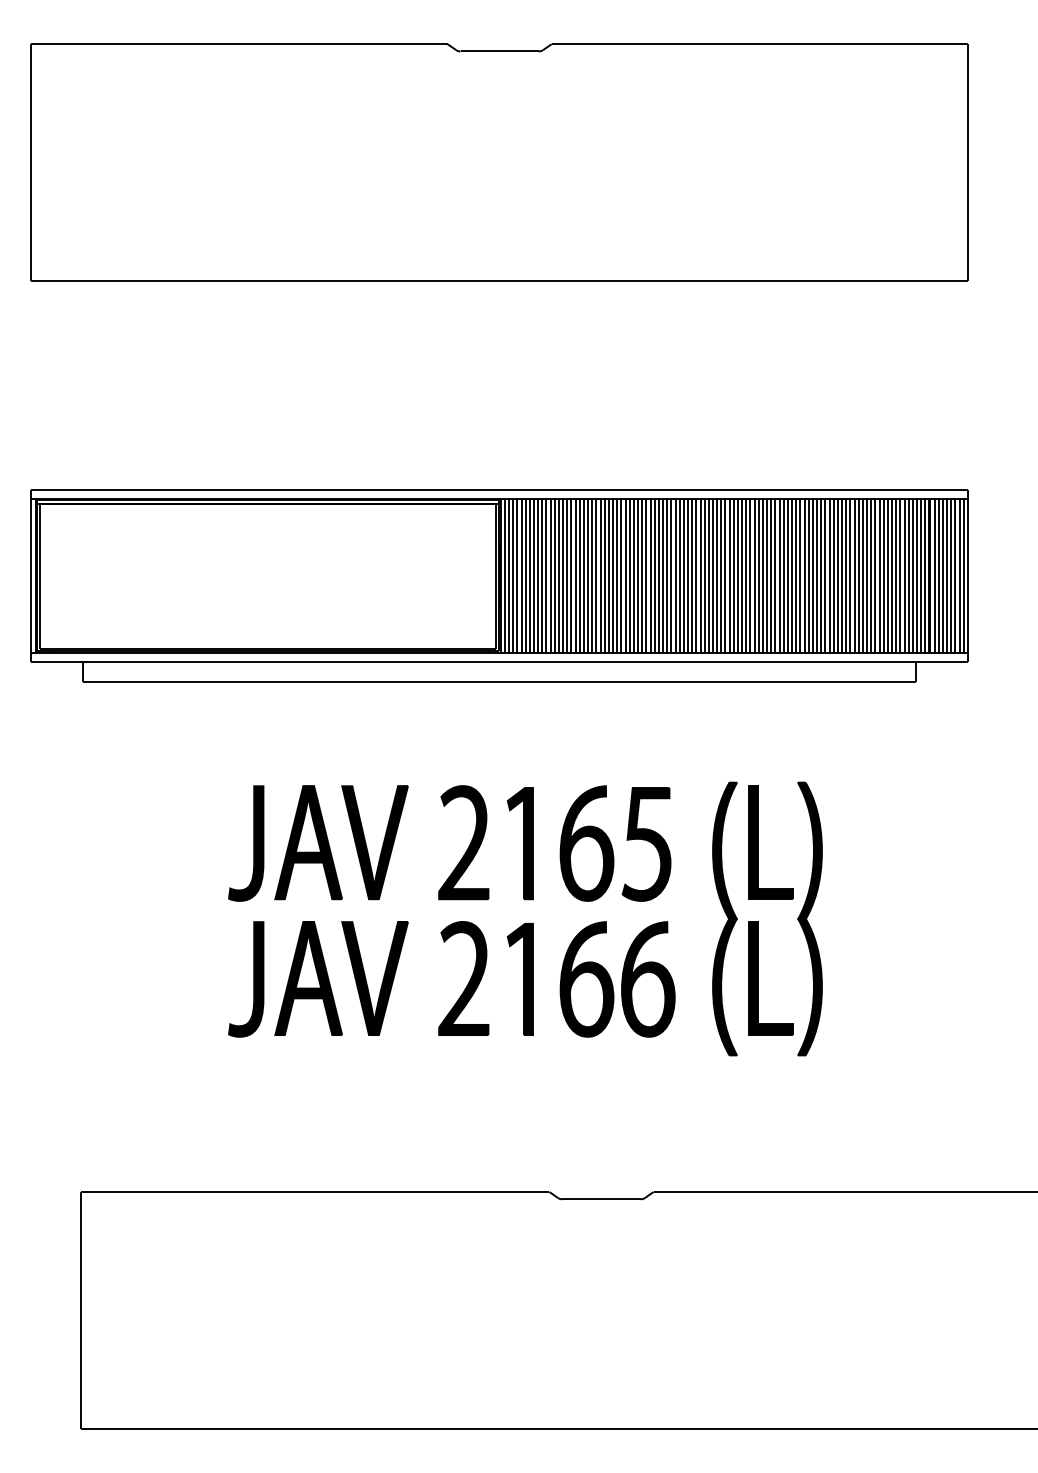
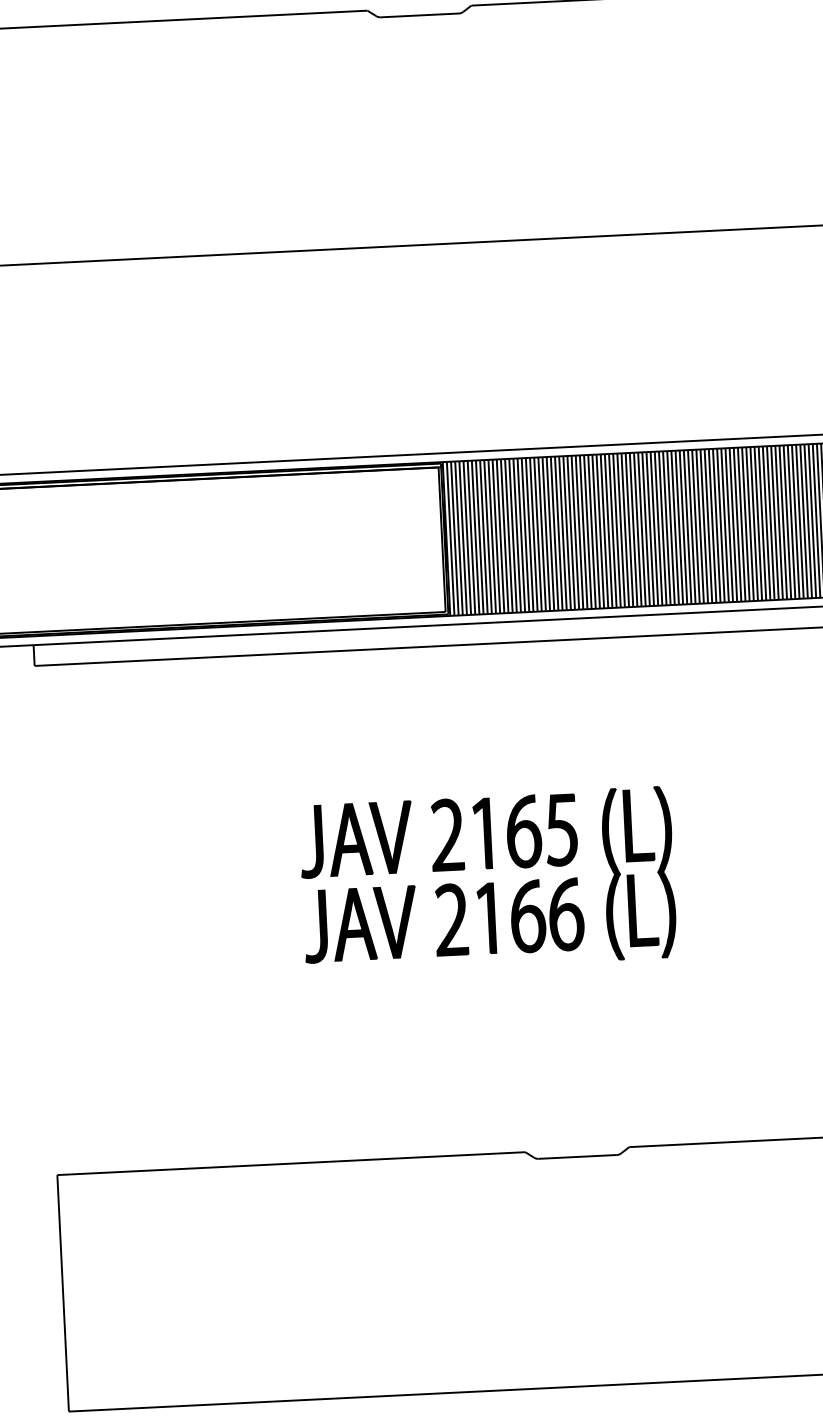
part: (525, 918) -> (488, 880), size x0.62

